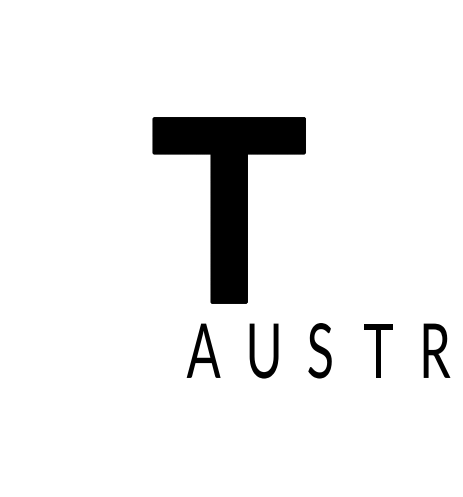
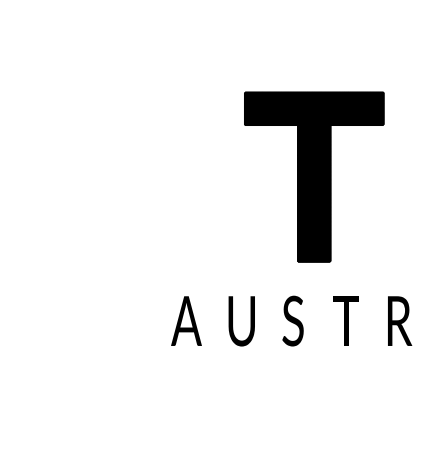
part: (228, 210) -> (313, 177), moved

